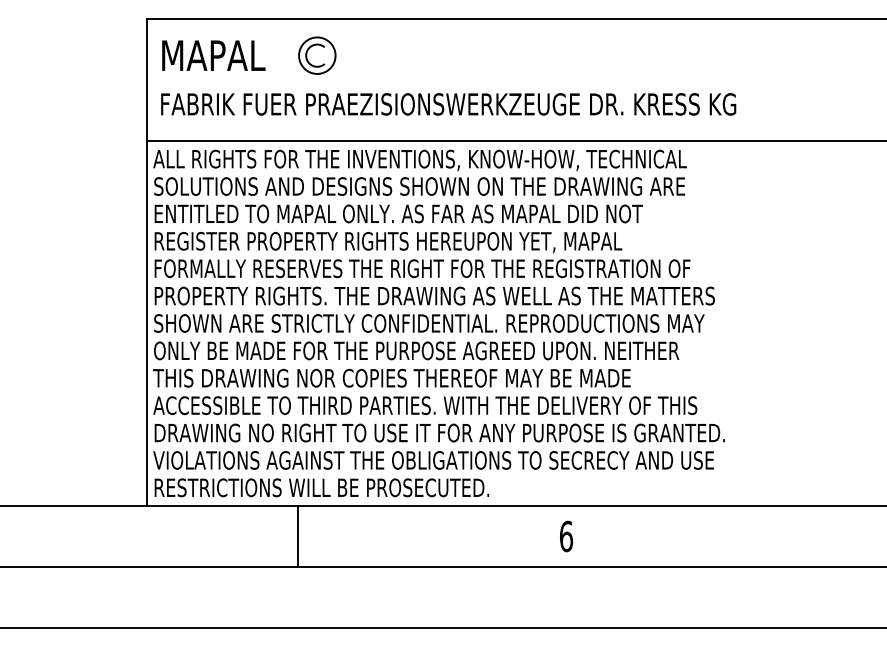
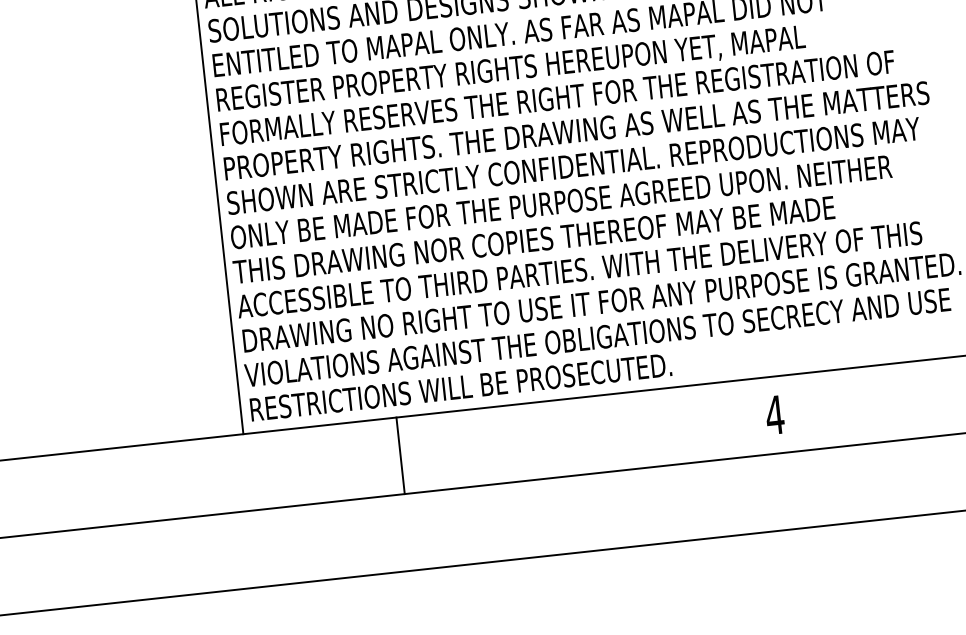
line: (297, 536) -> (400, 455), moved
text: (566, 536) -> (775, 415), 6 -> 4

